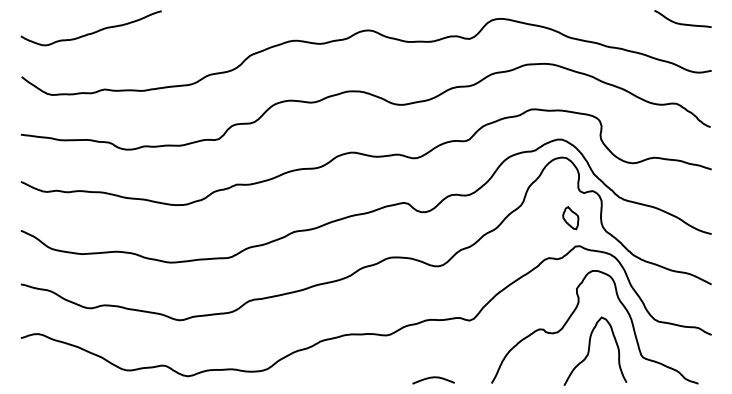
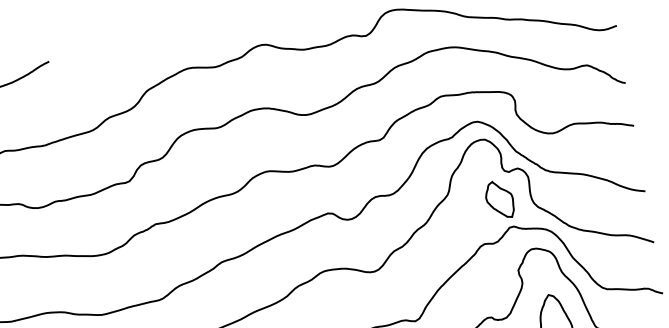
part: (570, 217) -> (499, 199), size x1.67

